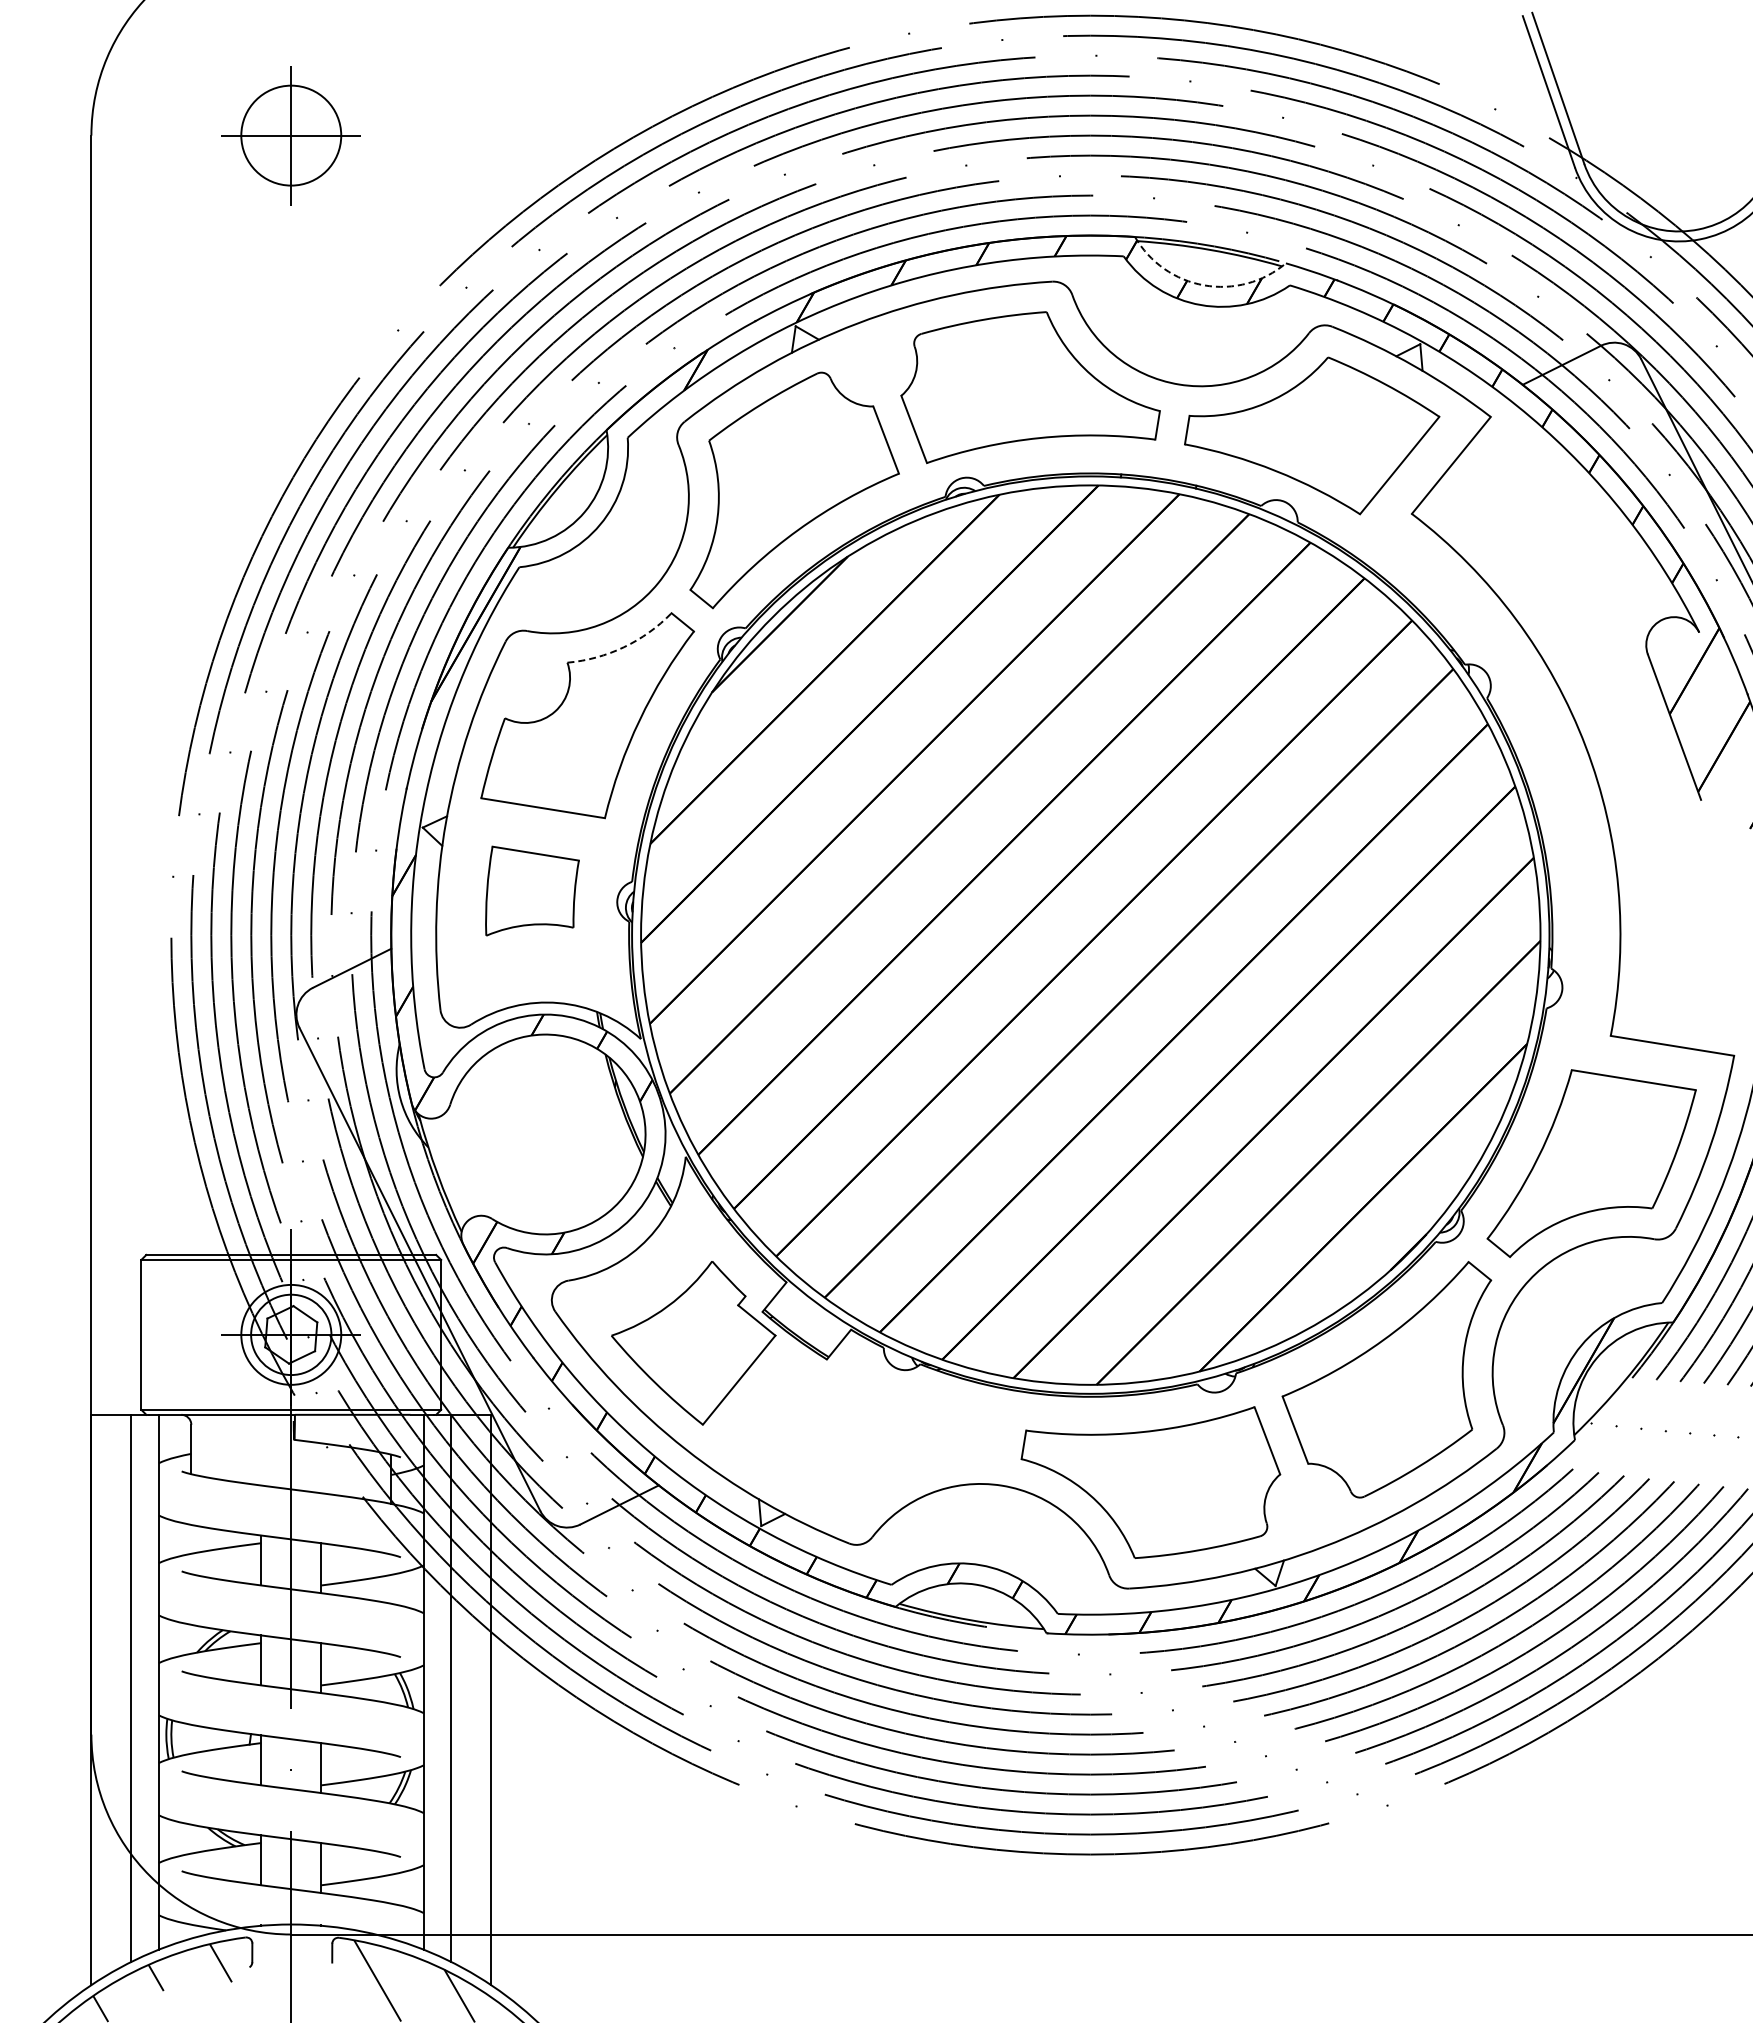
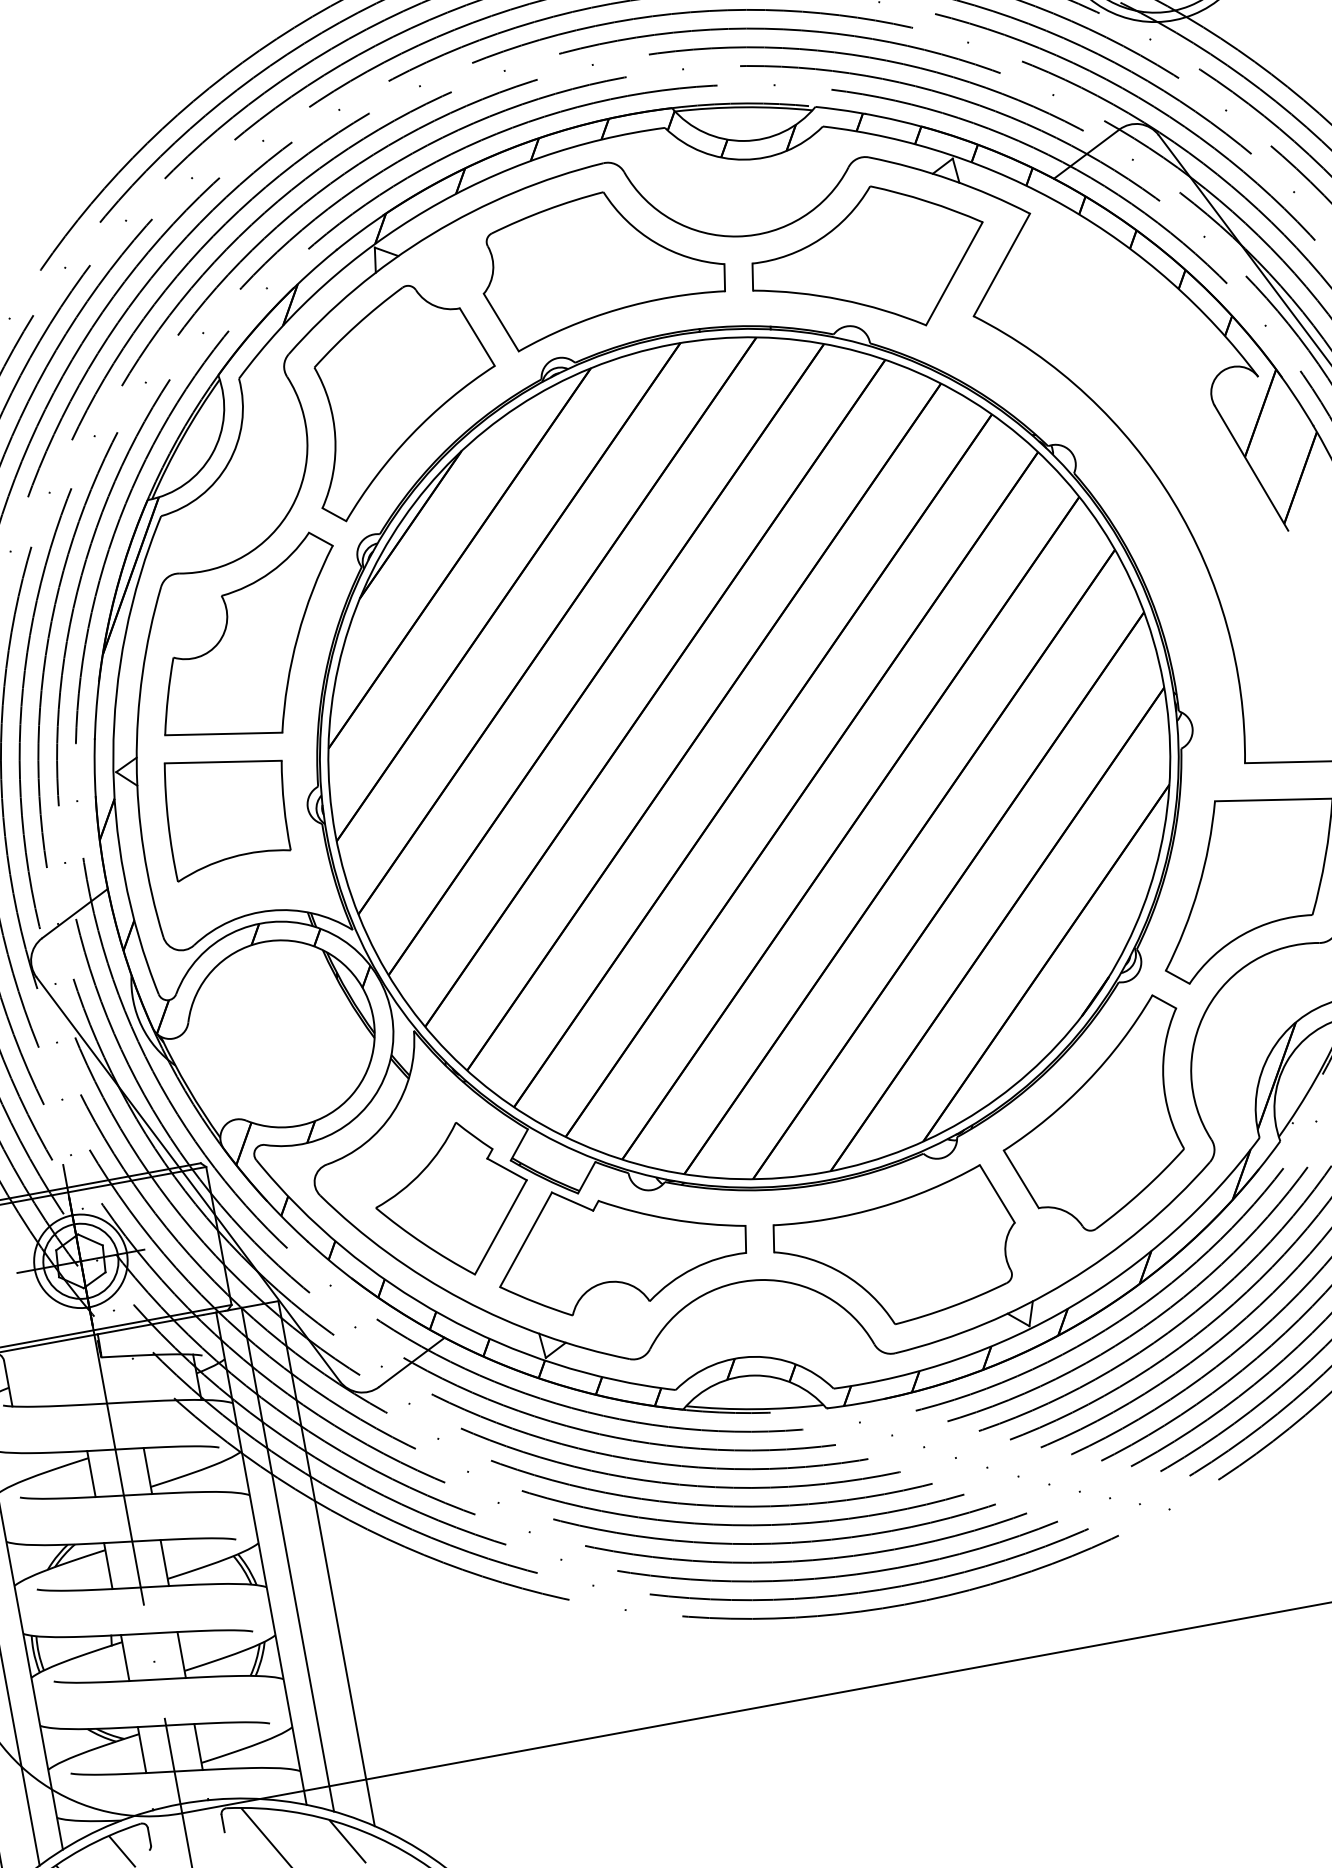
arc: (1204, 285) -> (744, 141), dashed -> solid
arc: (623, 647) -> (270, 572), dashed -> solid
part: (532, 890) -> (227, 811), size x1.43
part: (861, 1419) -> (620, 1242), added

